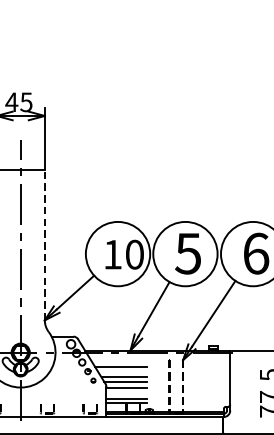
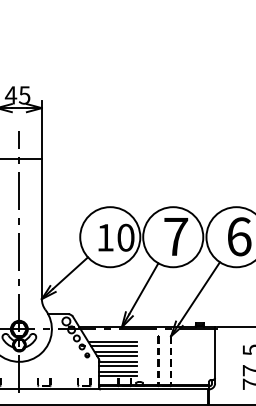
line: (44, 244) -> (41, 228), dashed -> solid
text: (187, 254) -> (175, 237), 5 -> 7
line: (122, 371) -> (114, 346), added
line: (126, 392) -> (118, 366), added

